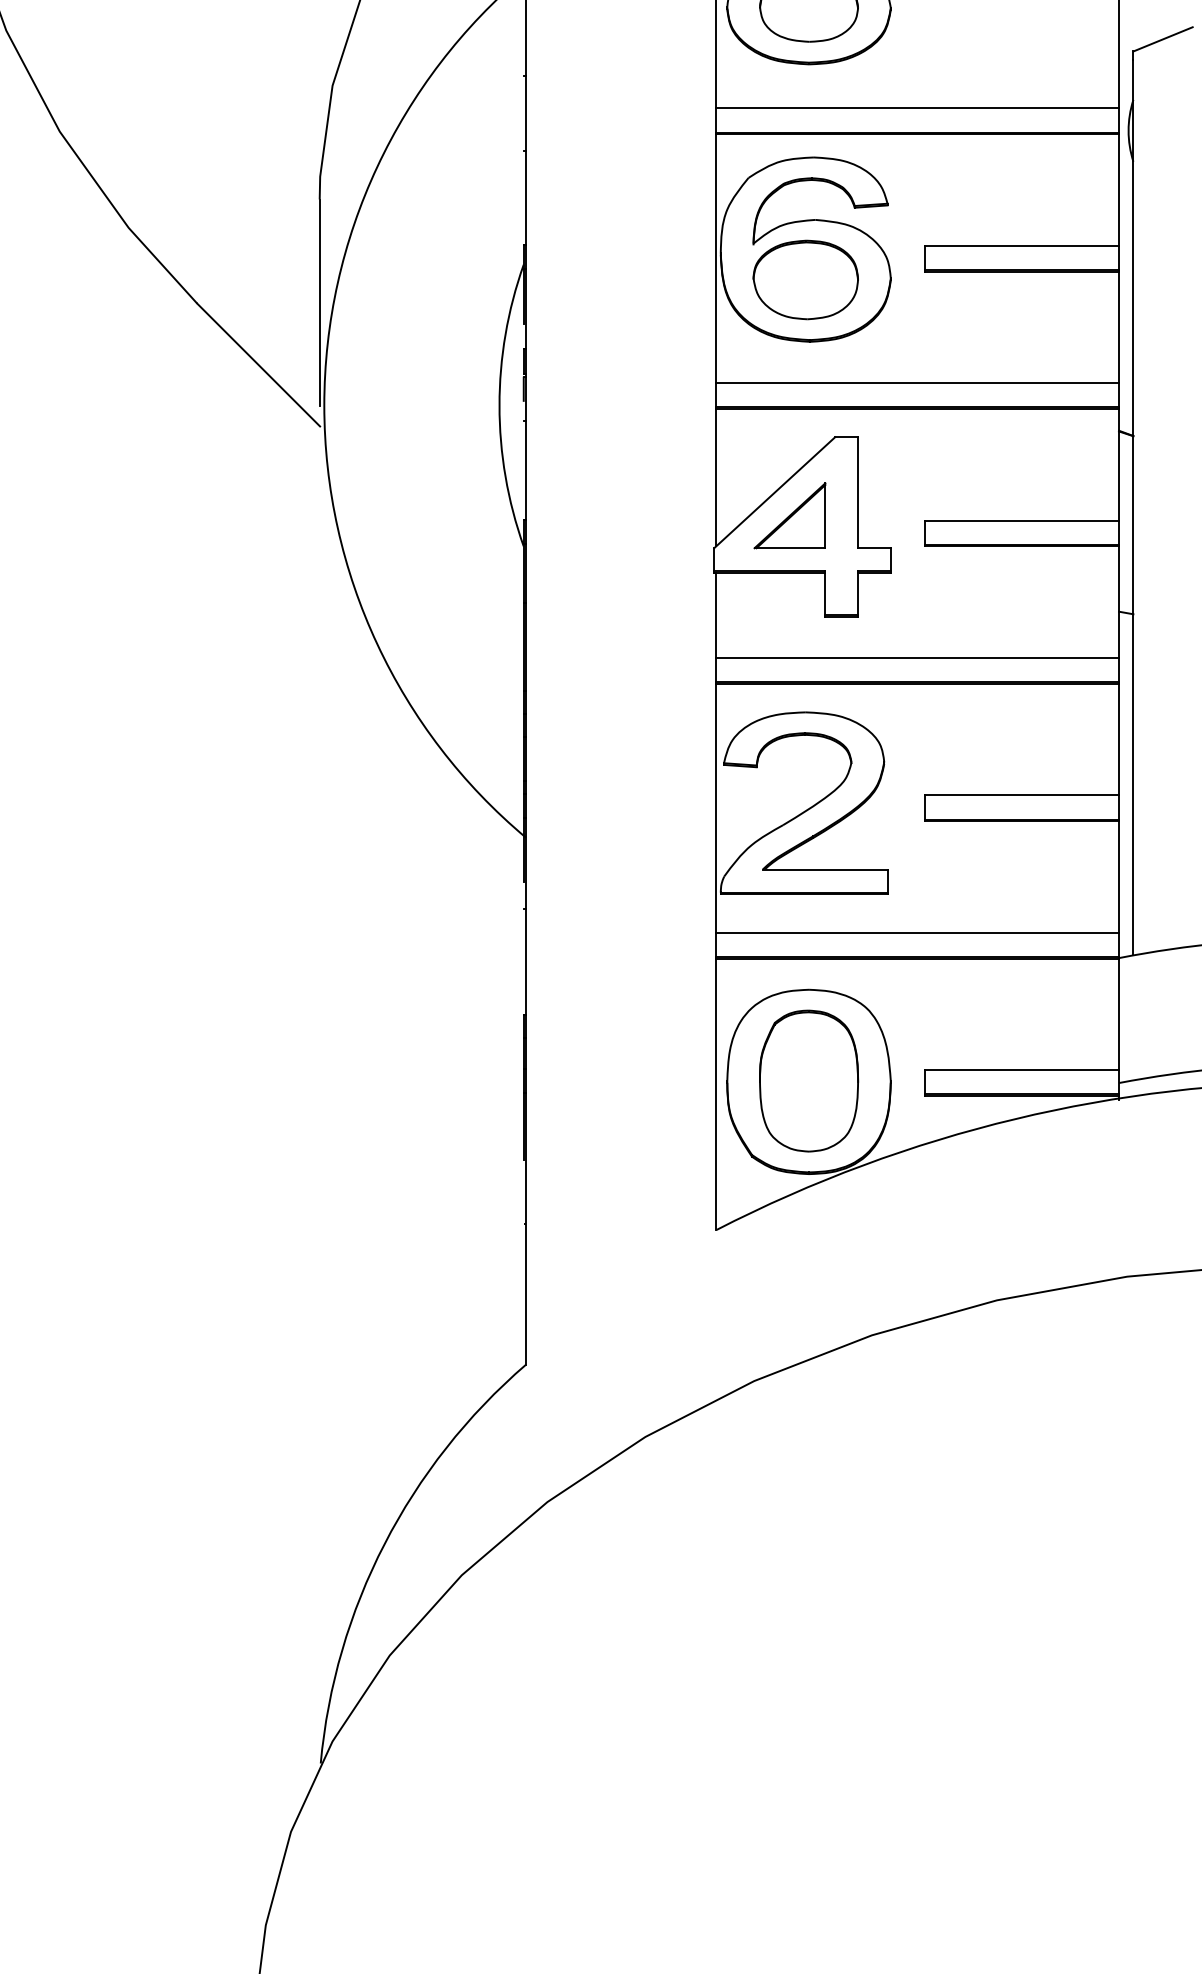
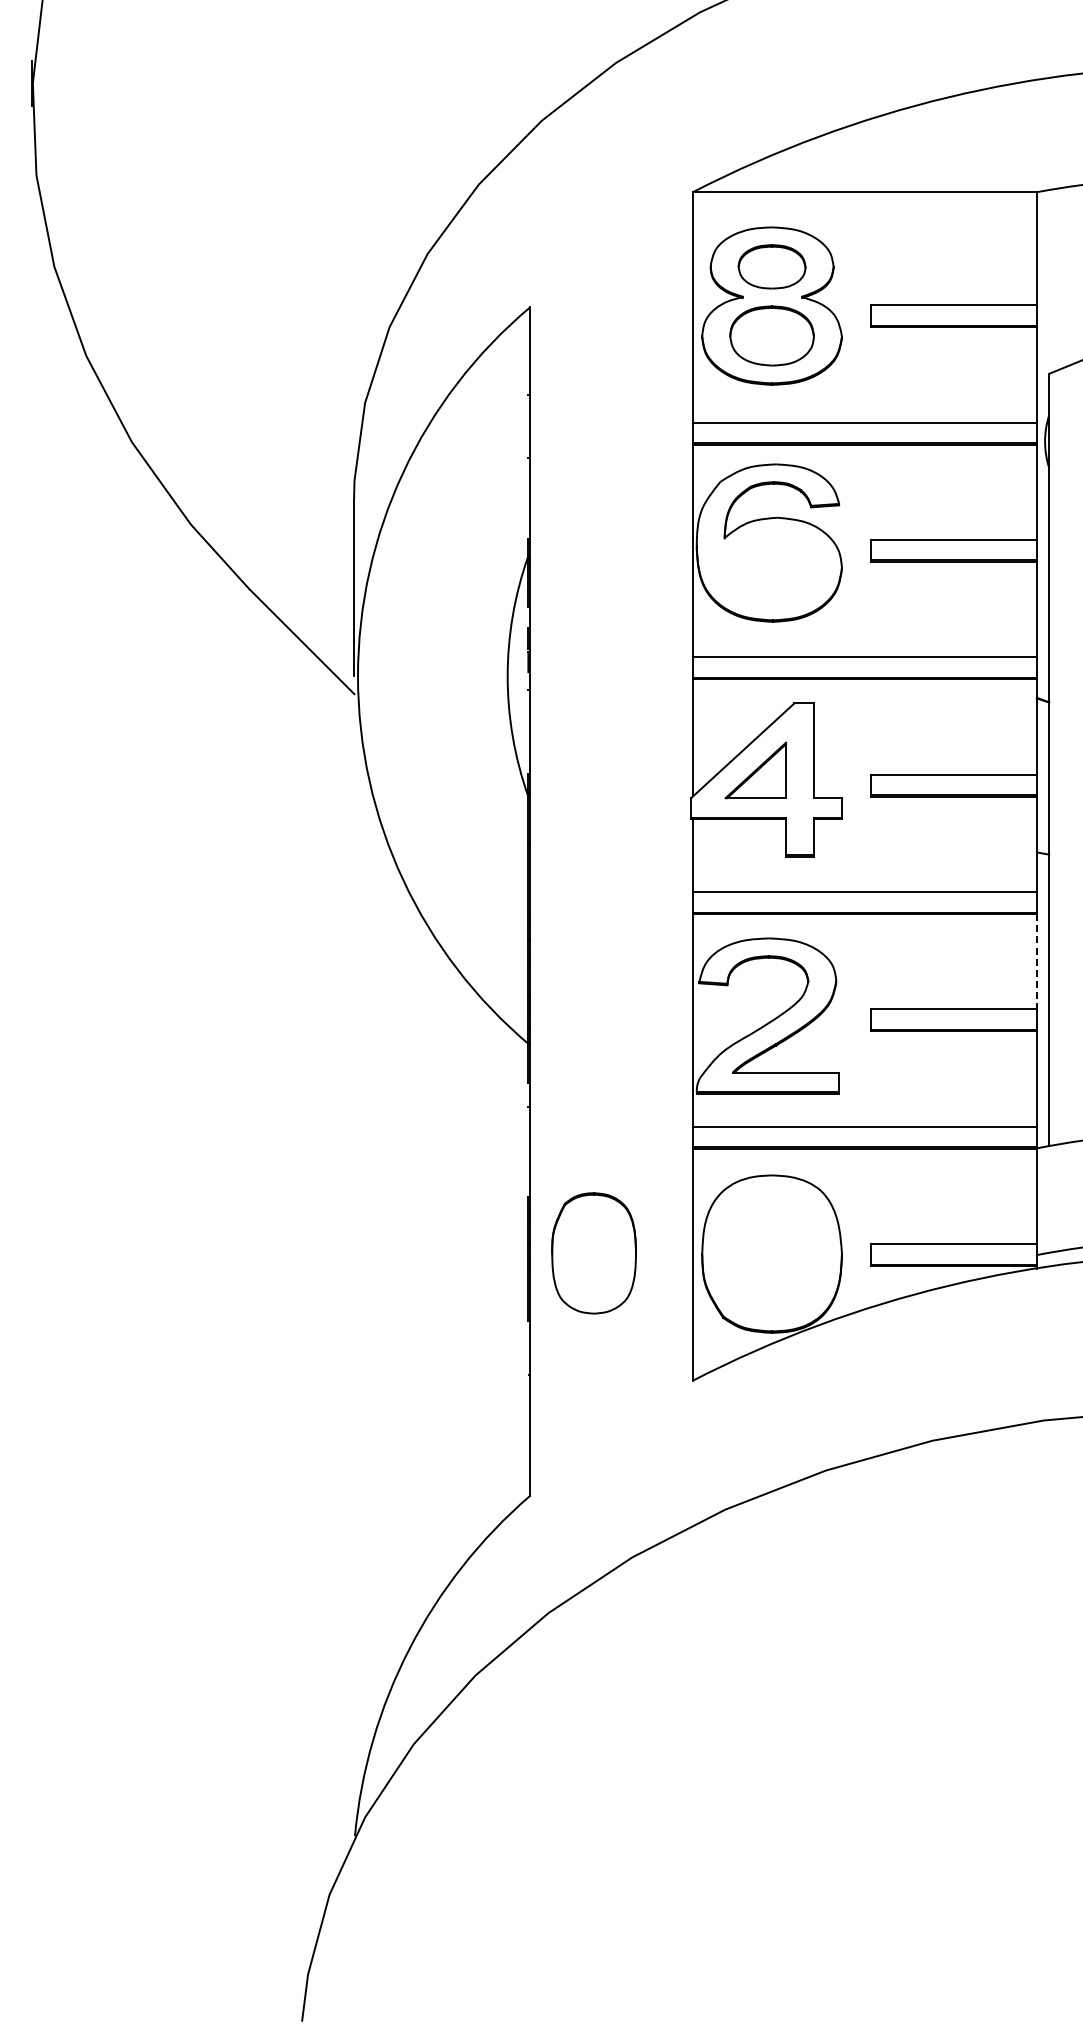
part: (804, 279) -> (768, 568), removed
line: (1118, 739) -> (1036, 961), solid -> dashed
part: (808, 1081) -> (593, 1253), moved

